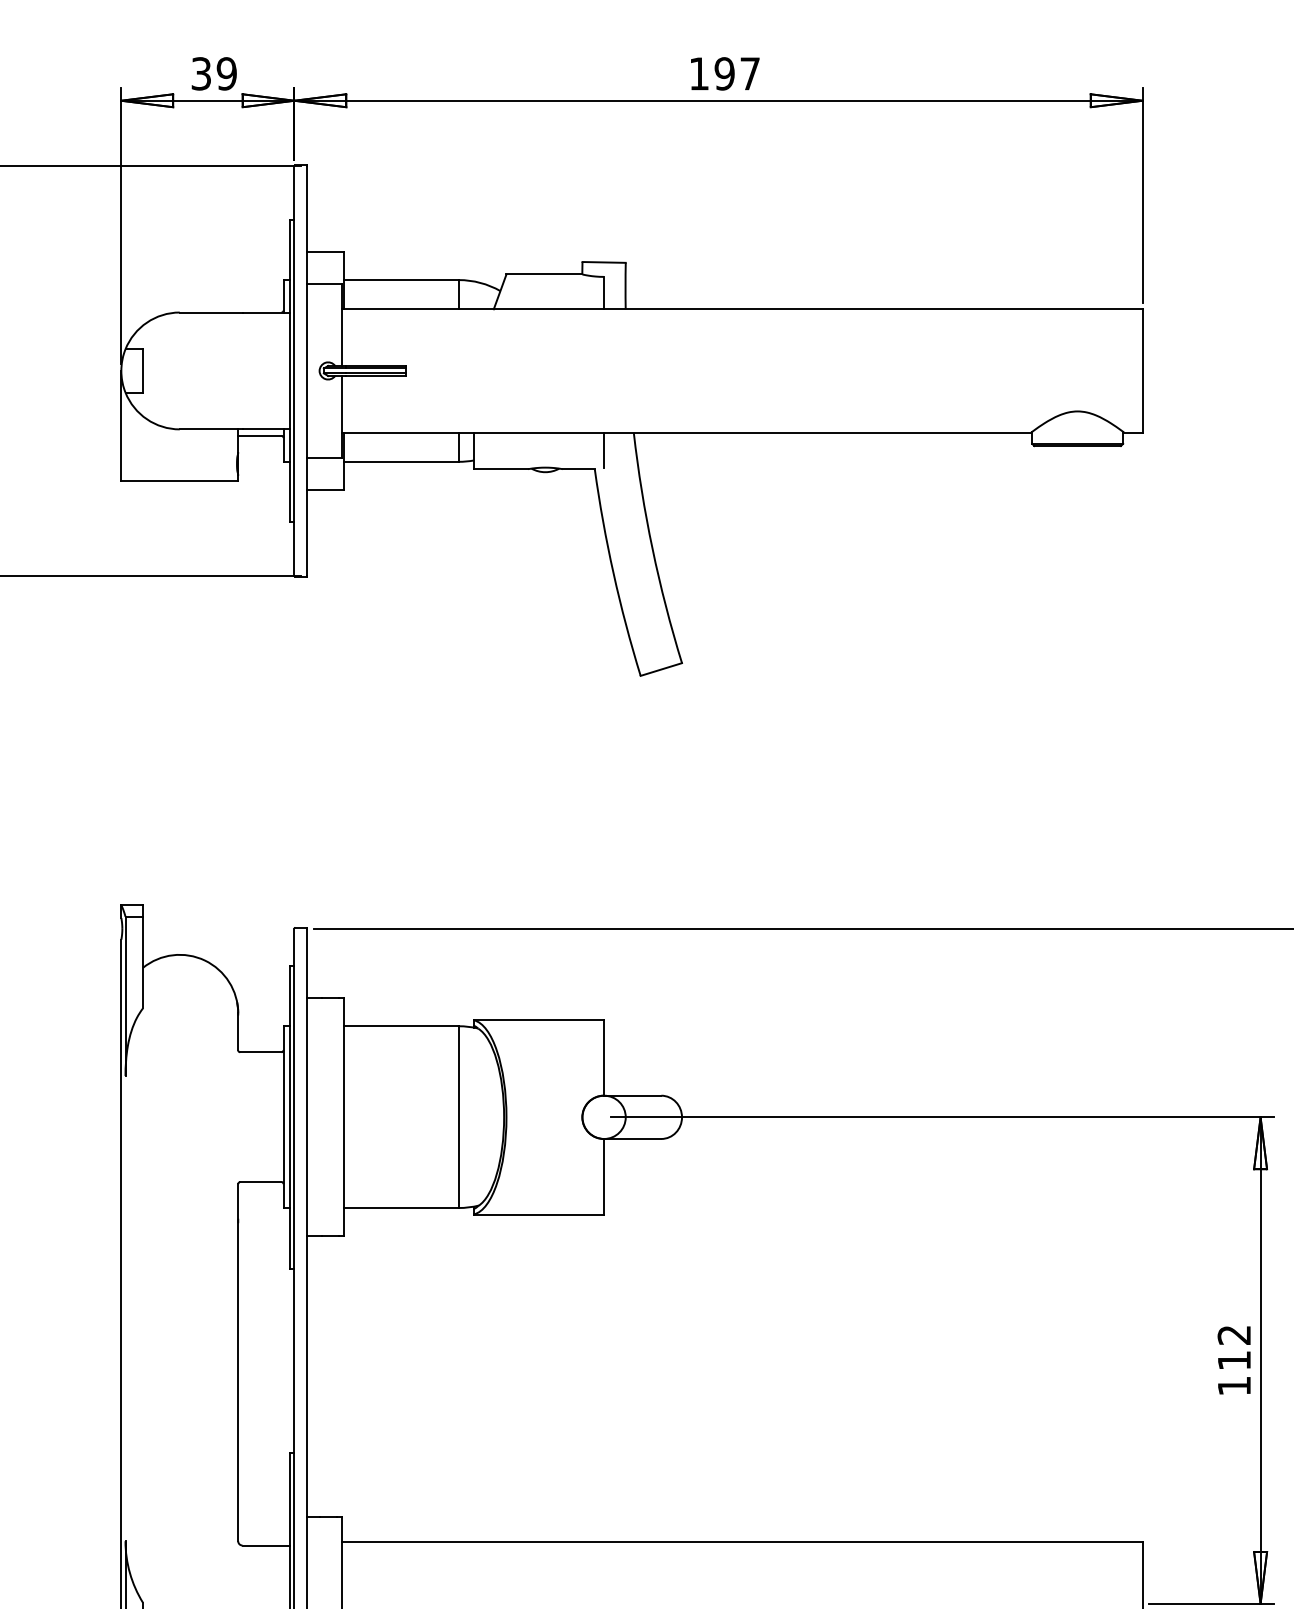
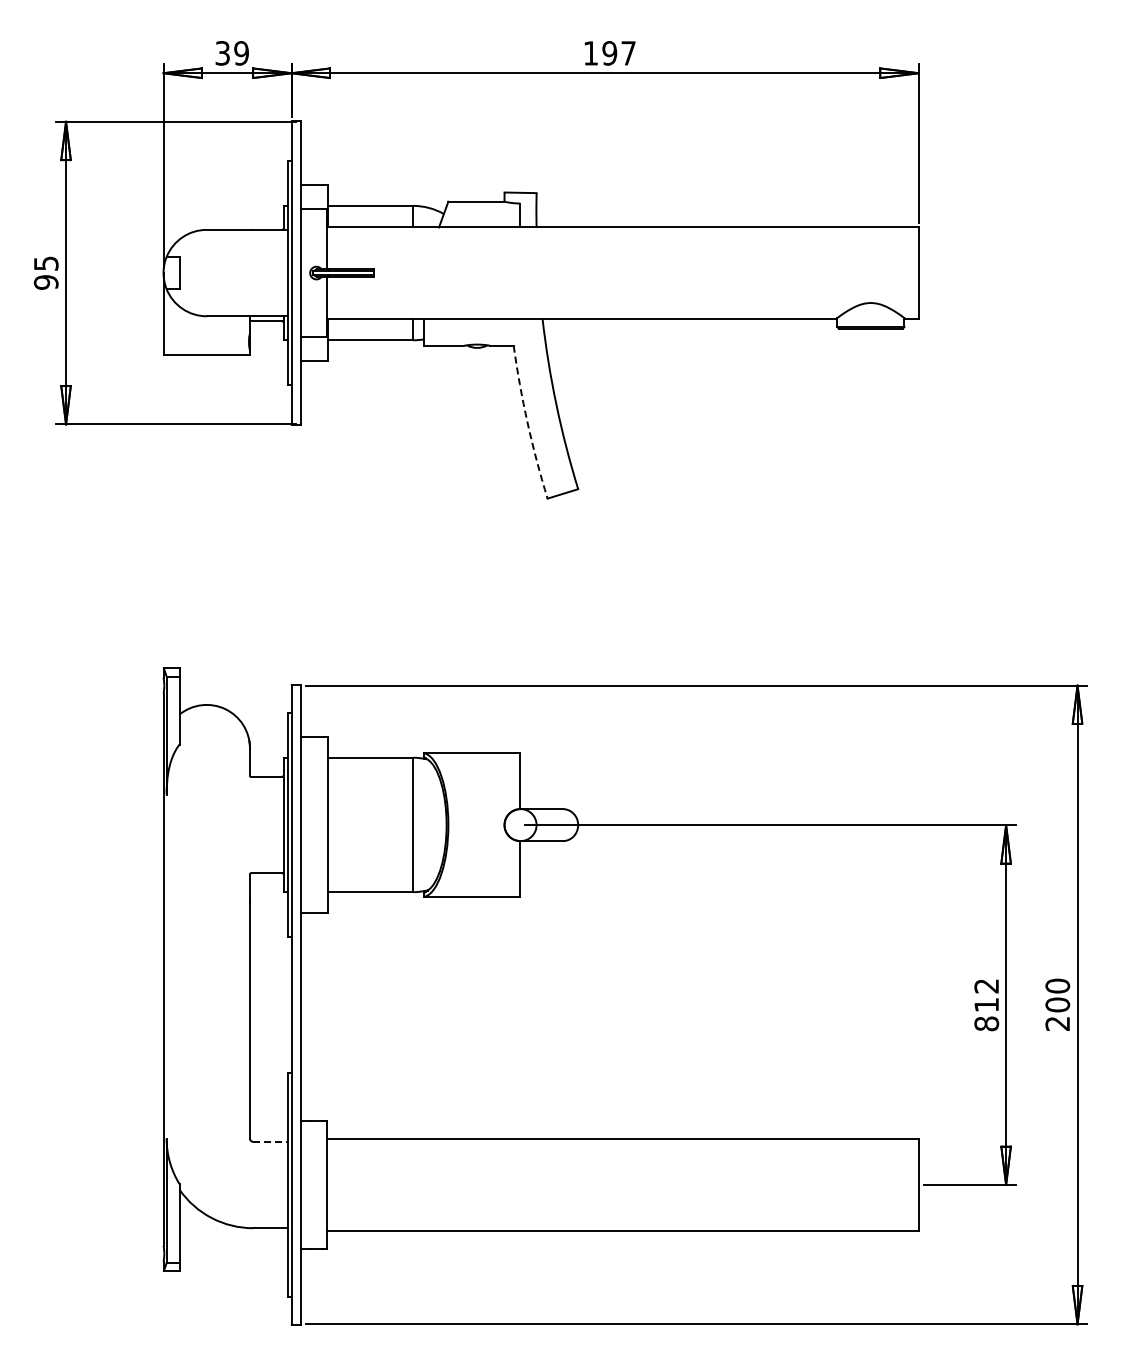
line: (603, 449) -> (520, 331), removed
arc: (613, 572) -> (527, 422), solid -> dashed
text: (1234, 1385) -> (986, 1023), 112 -> 812
line: (265, 1545) -> (270, 1141), solid -> dashed

